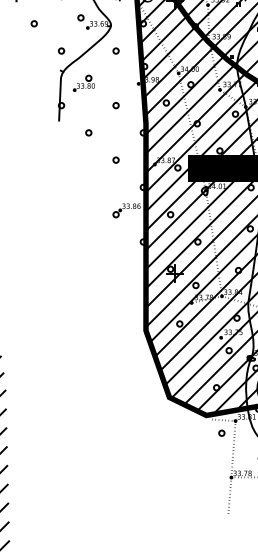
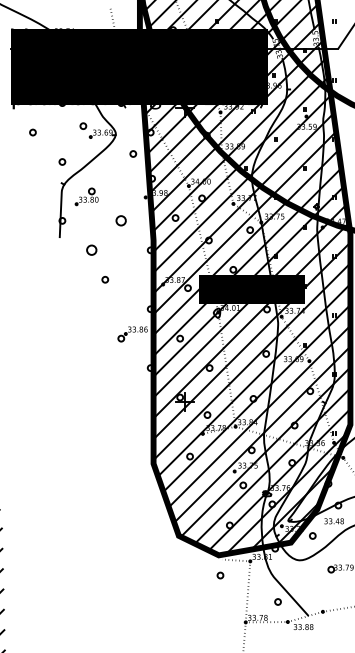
circle: (116, 50) -> (133, 153), moved
circle: (116, 105) -> (121, 220), size x1.6
circle: (88, 133) -> (91, 250), size x1.6
circle: (116, 159) -> (105, 279), moved
circle: (221, 433) -> (220, 575), moved

